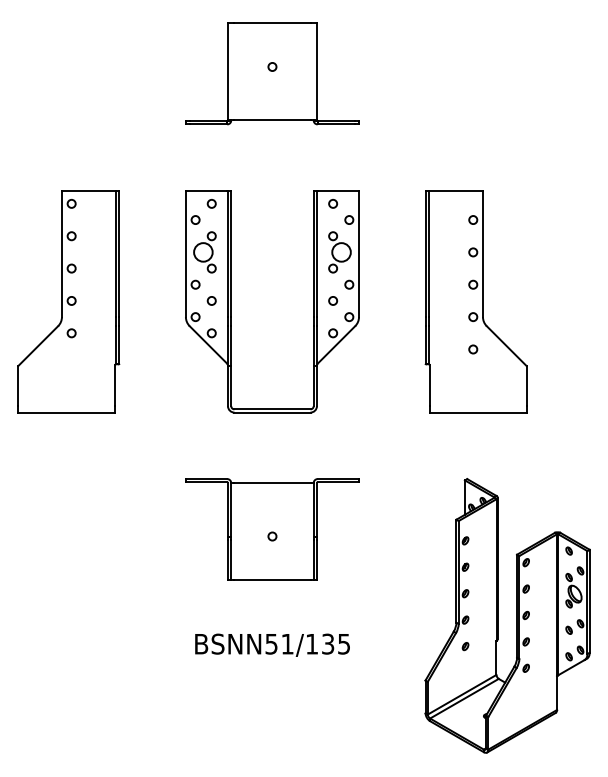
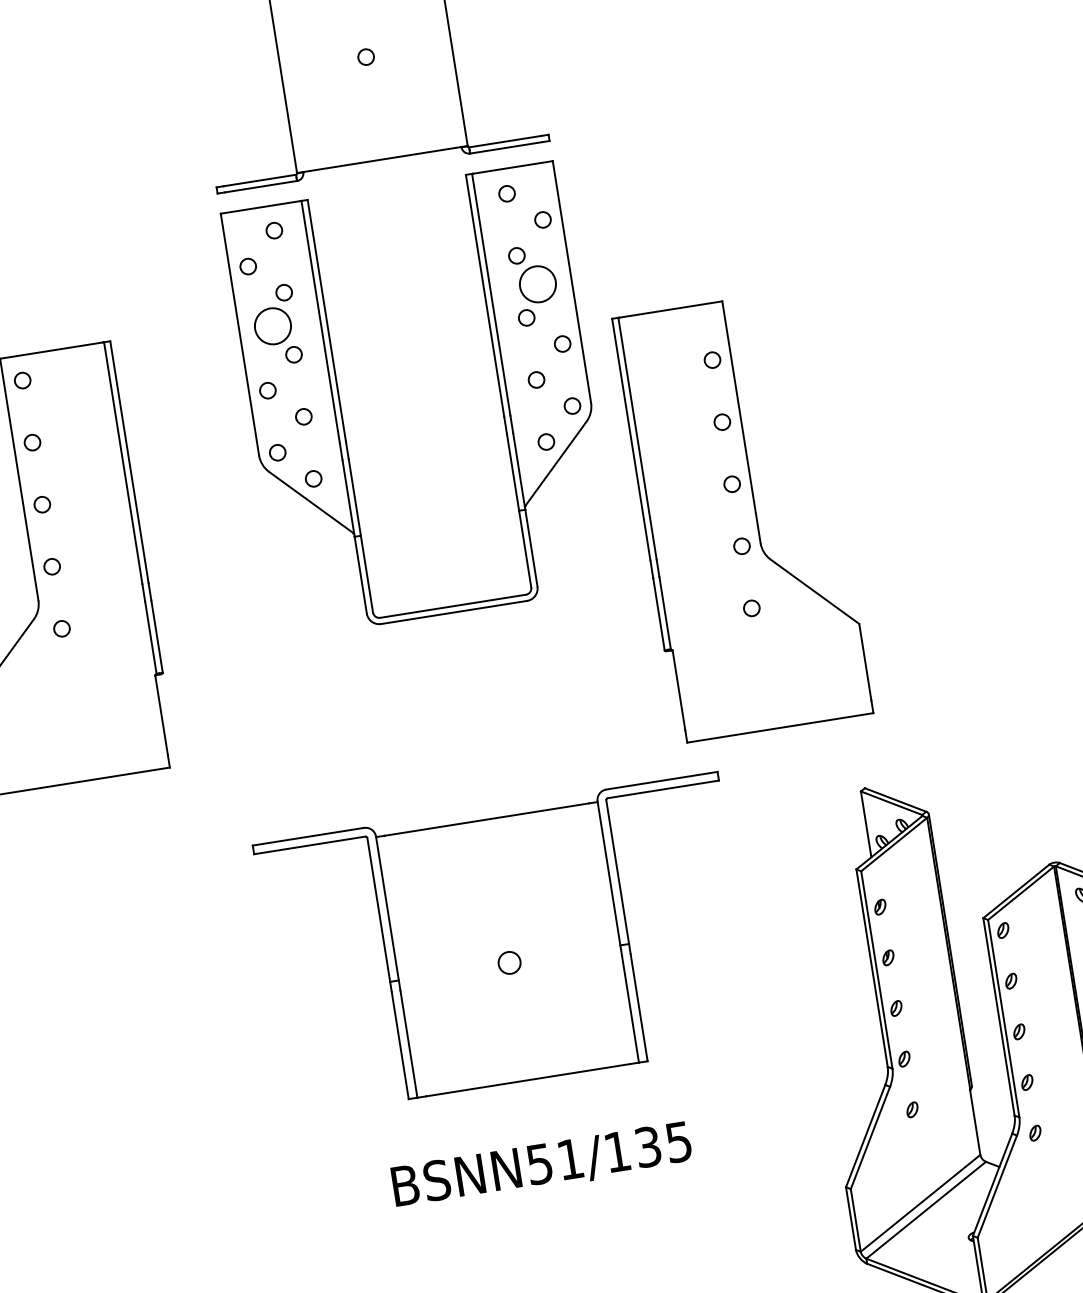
part: (231, 301) -> (341, 411), moved
part: (475, 301) -> (741, 515), moved
part: (272, 529) -> (506, 944), size x1.4

